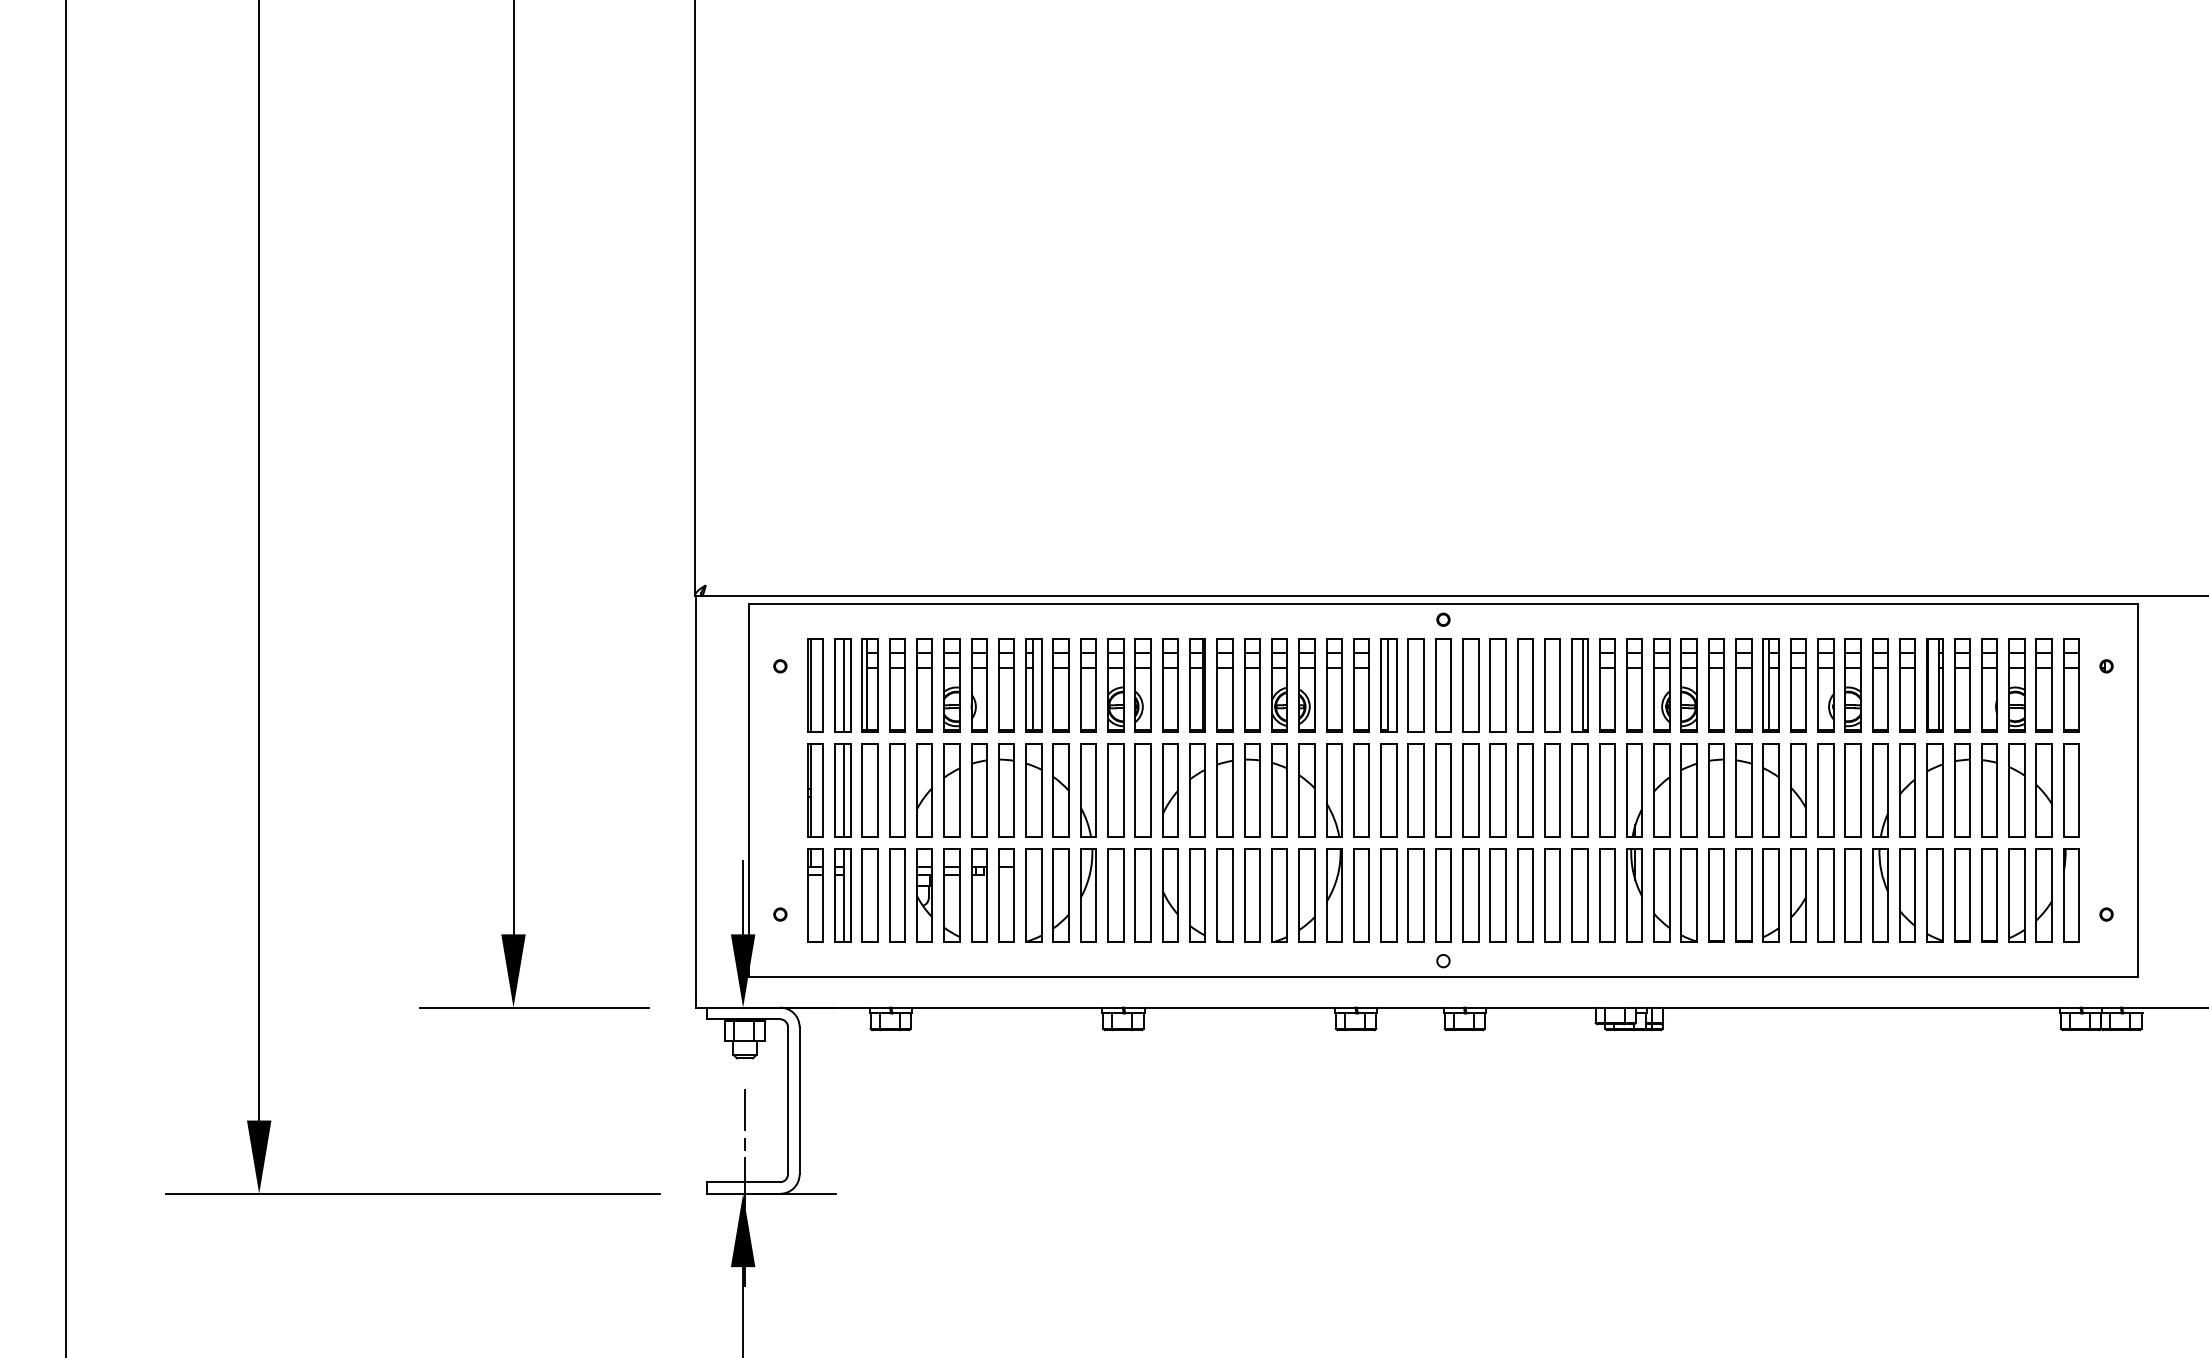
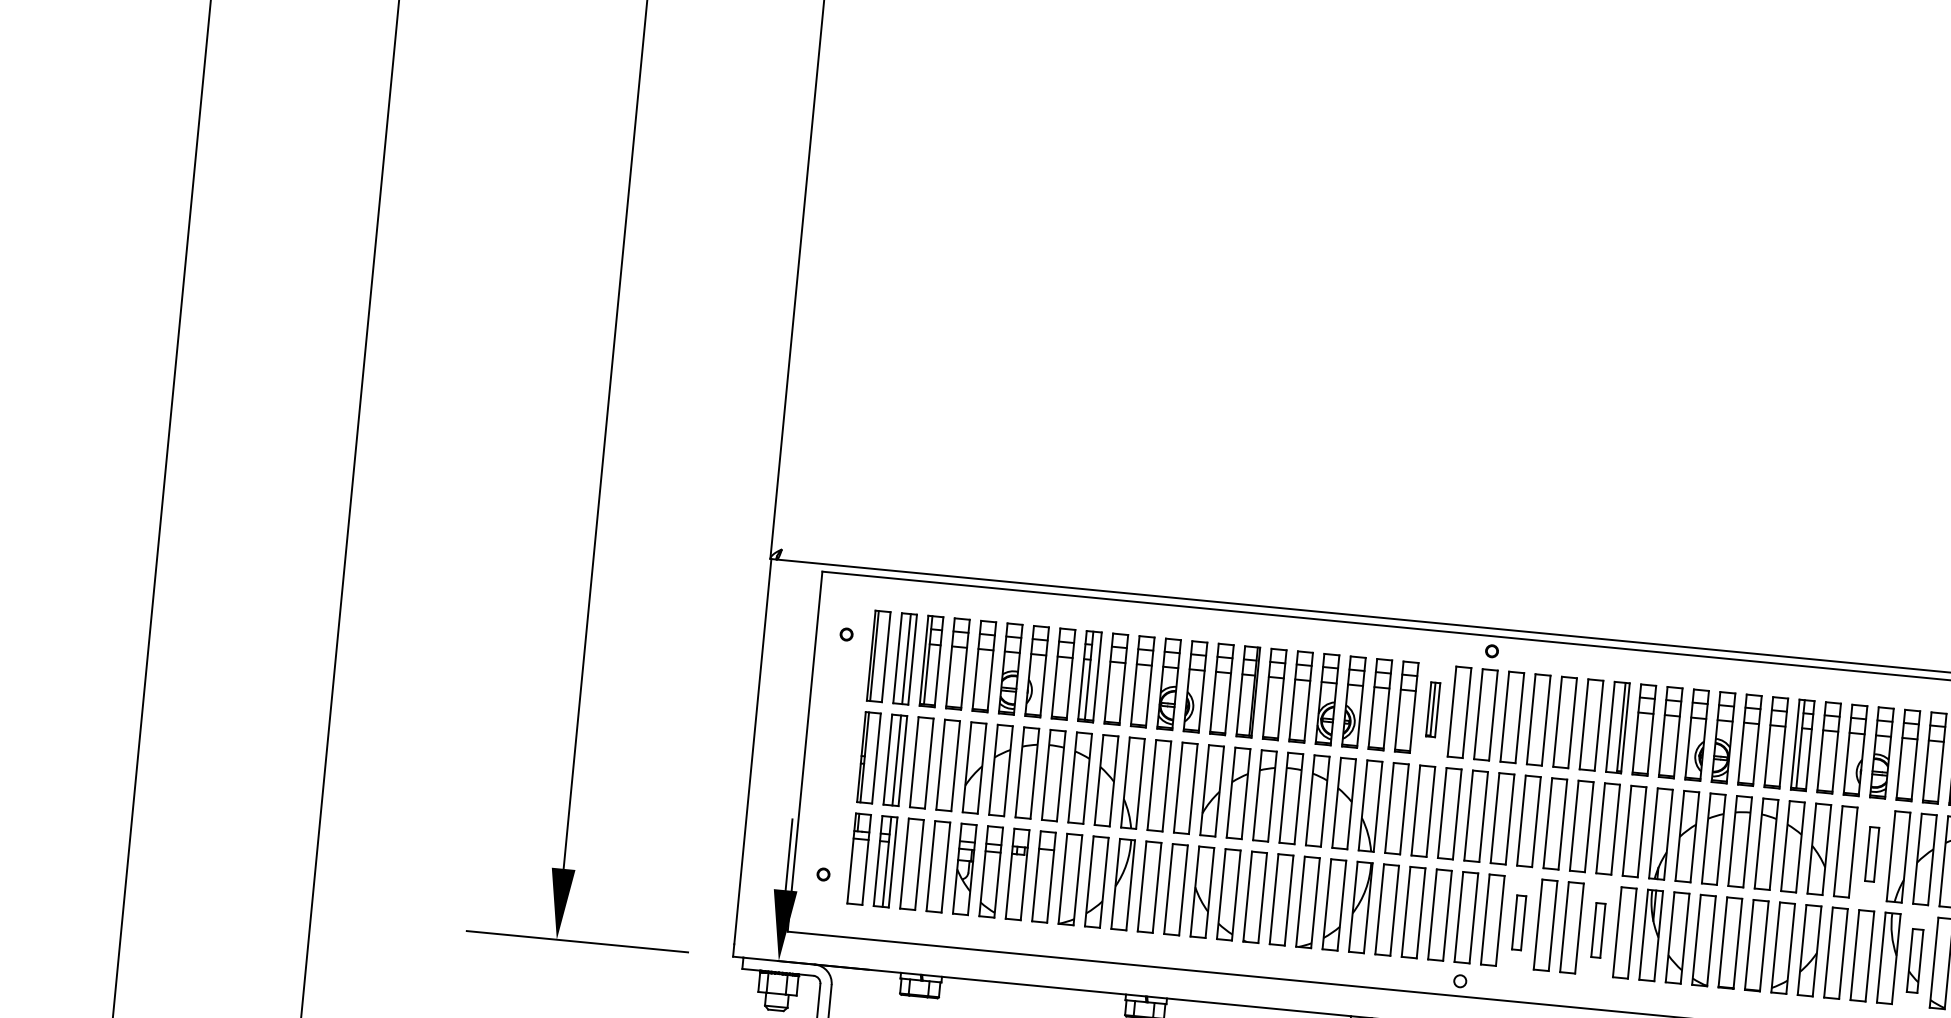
part: (1388, 685) -> (1432, 709), size x0.6
part: (1852, 790) -> (1871, 854), size x0.6
part: (1497, 895) -> (1518, 922), size x0.6
part: (1579, 895) -> (1597, 930), size x0.6
part: (1907, 895) -> (1915, 961), size x0.7

